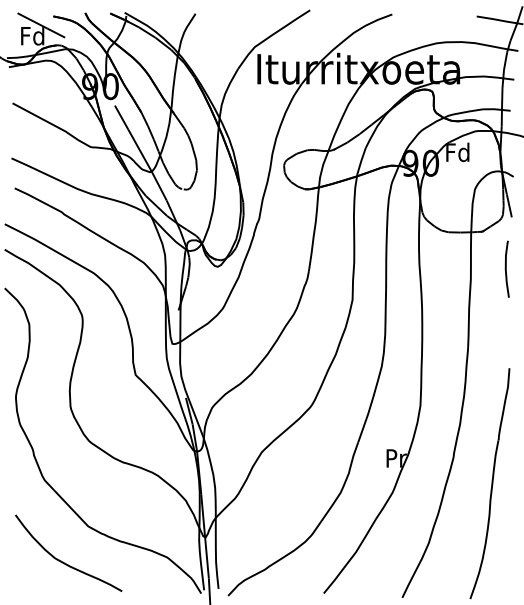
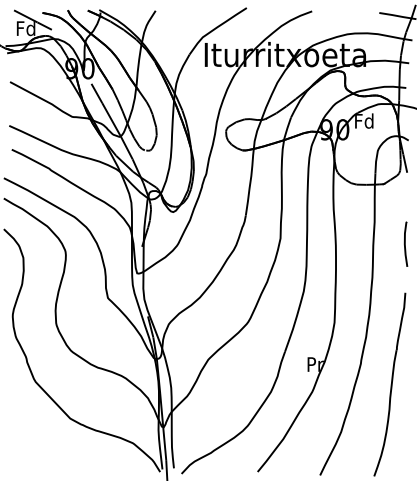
curve: (506, 268) -> (405, 243), moved
curve: (63, 561) -> (50, 446), removed

